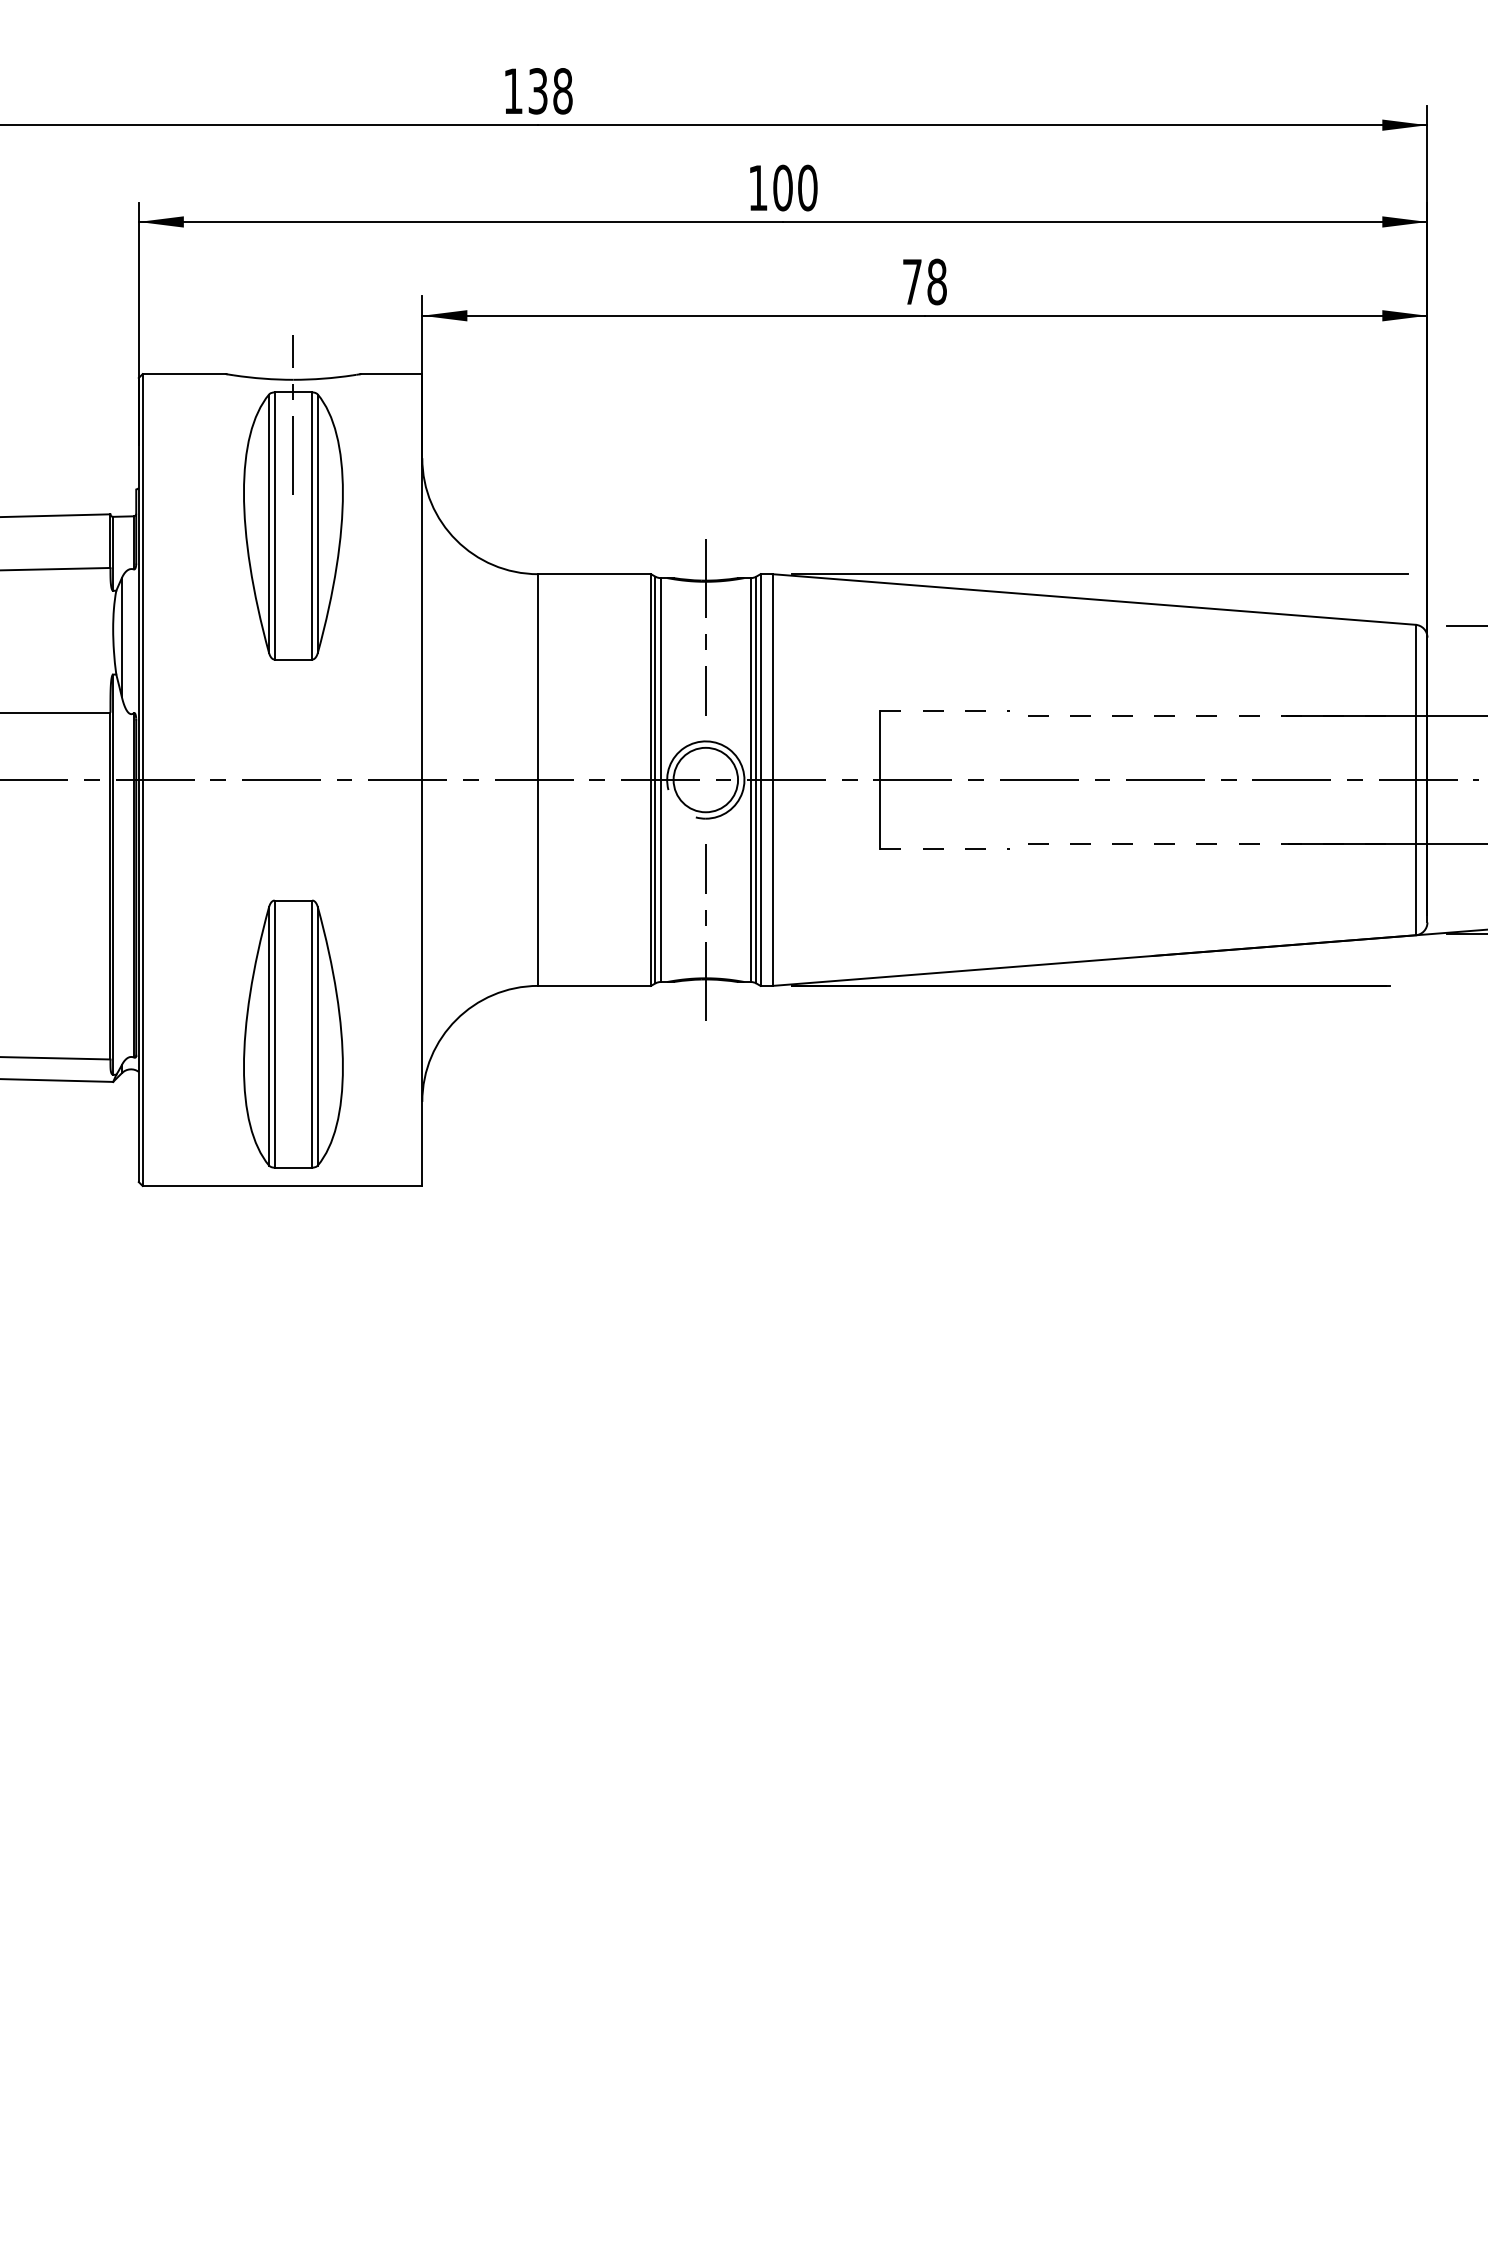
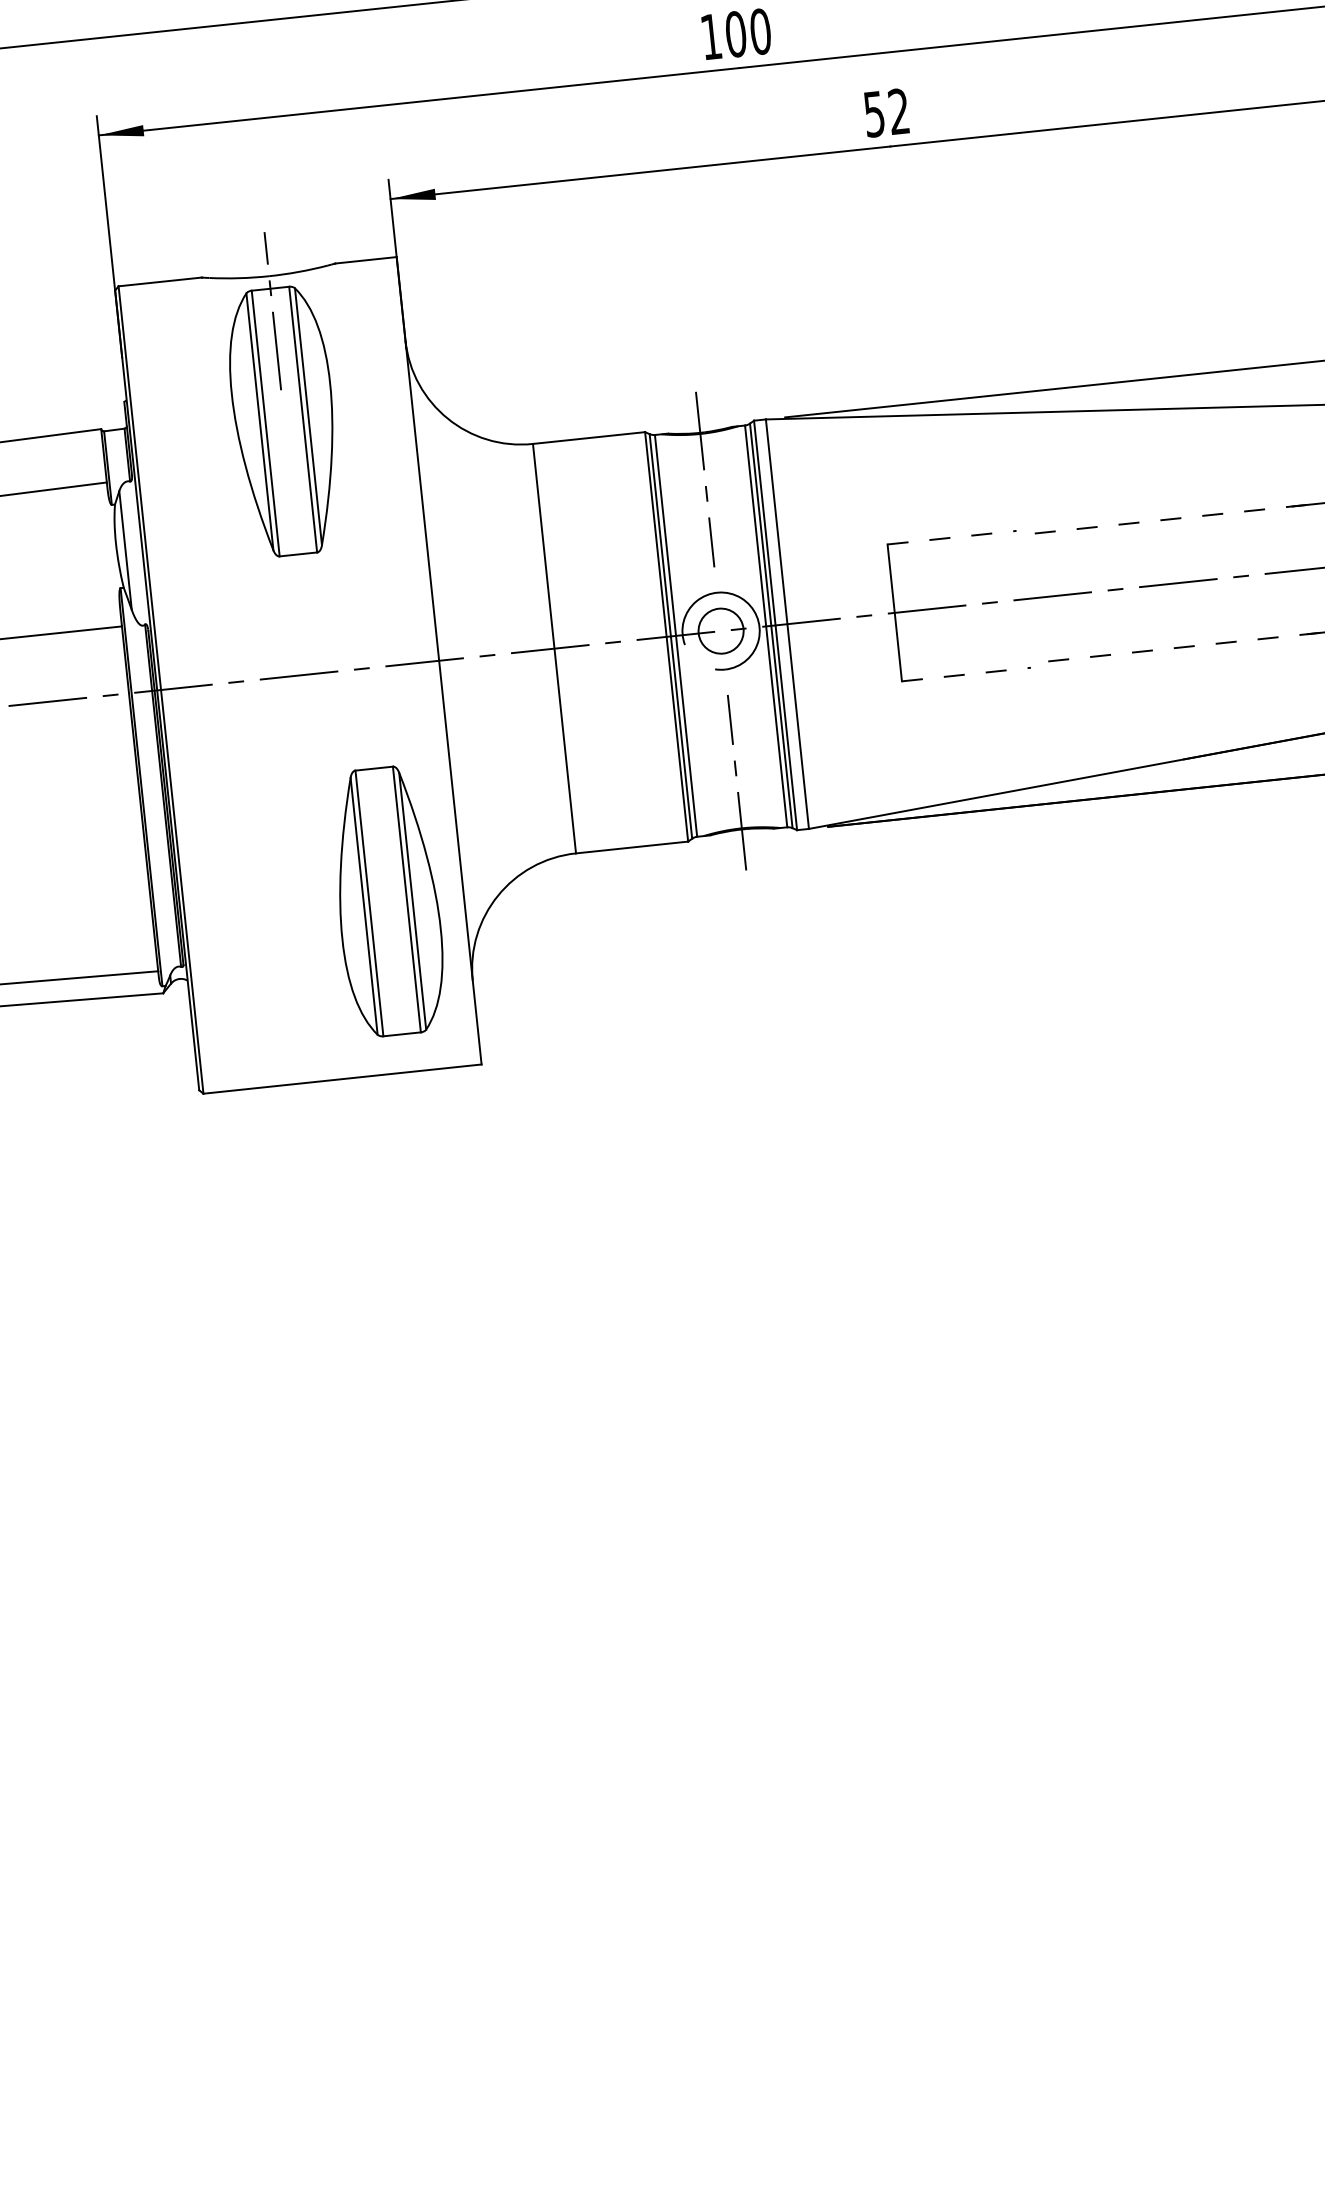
text: (924, 281) -> (886, 112), 78 -> 52
circle: (705, 779) -> (720, 630), size x0.7
part: (293, 1033) -> (388, 900), moved

